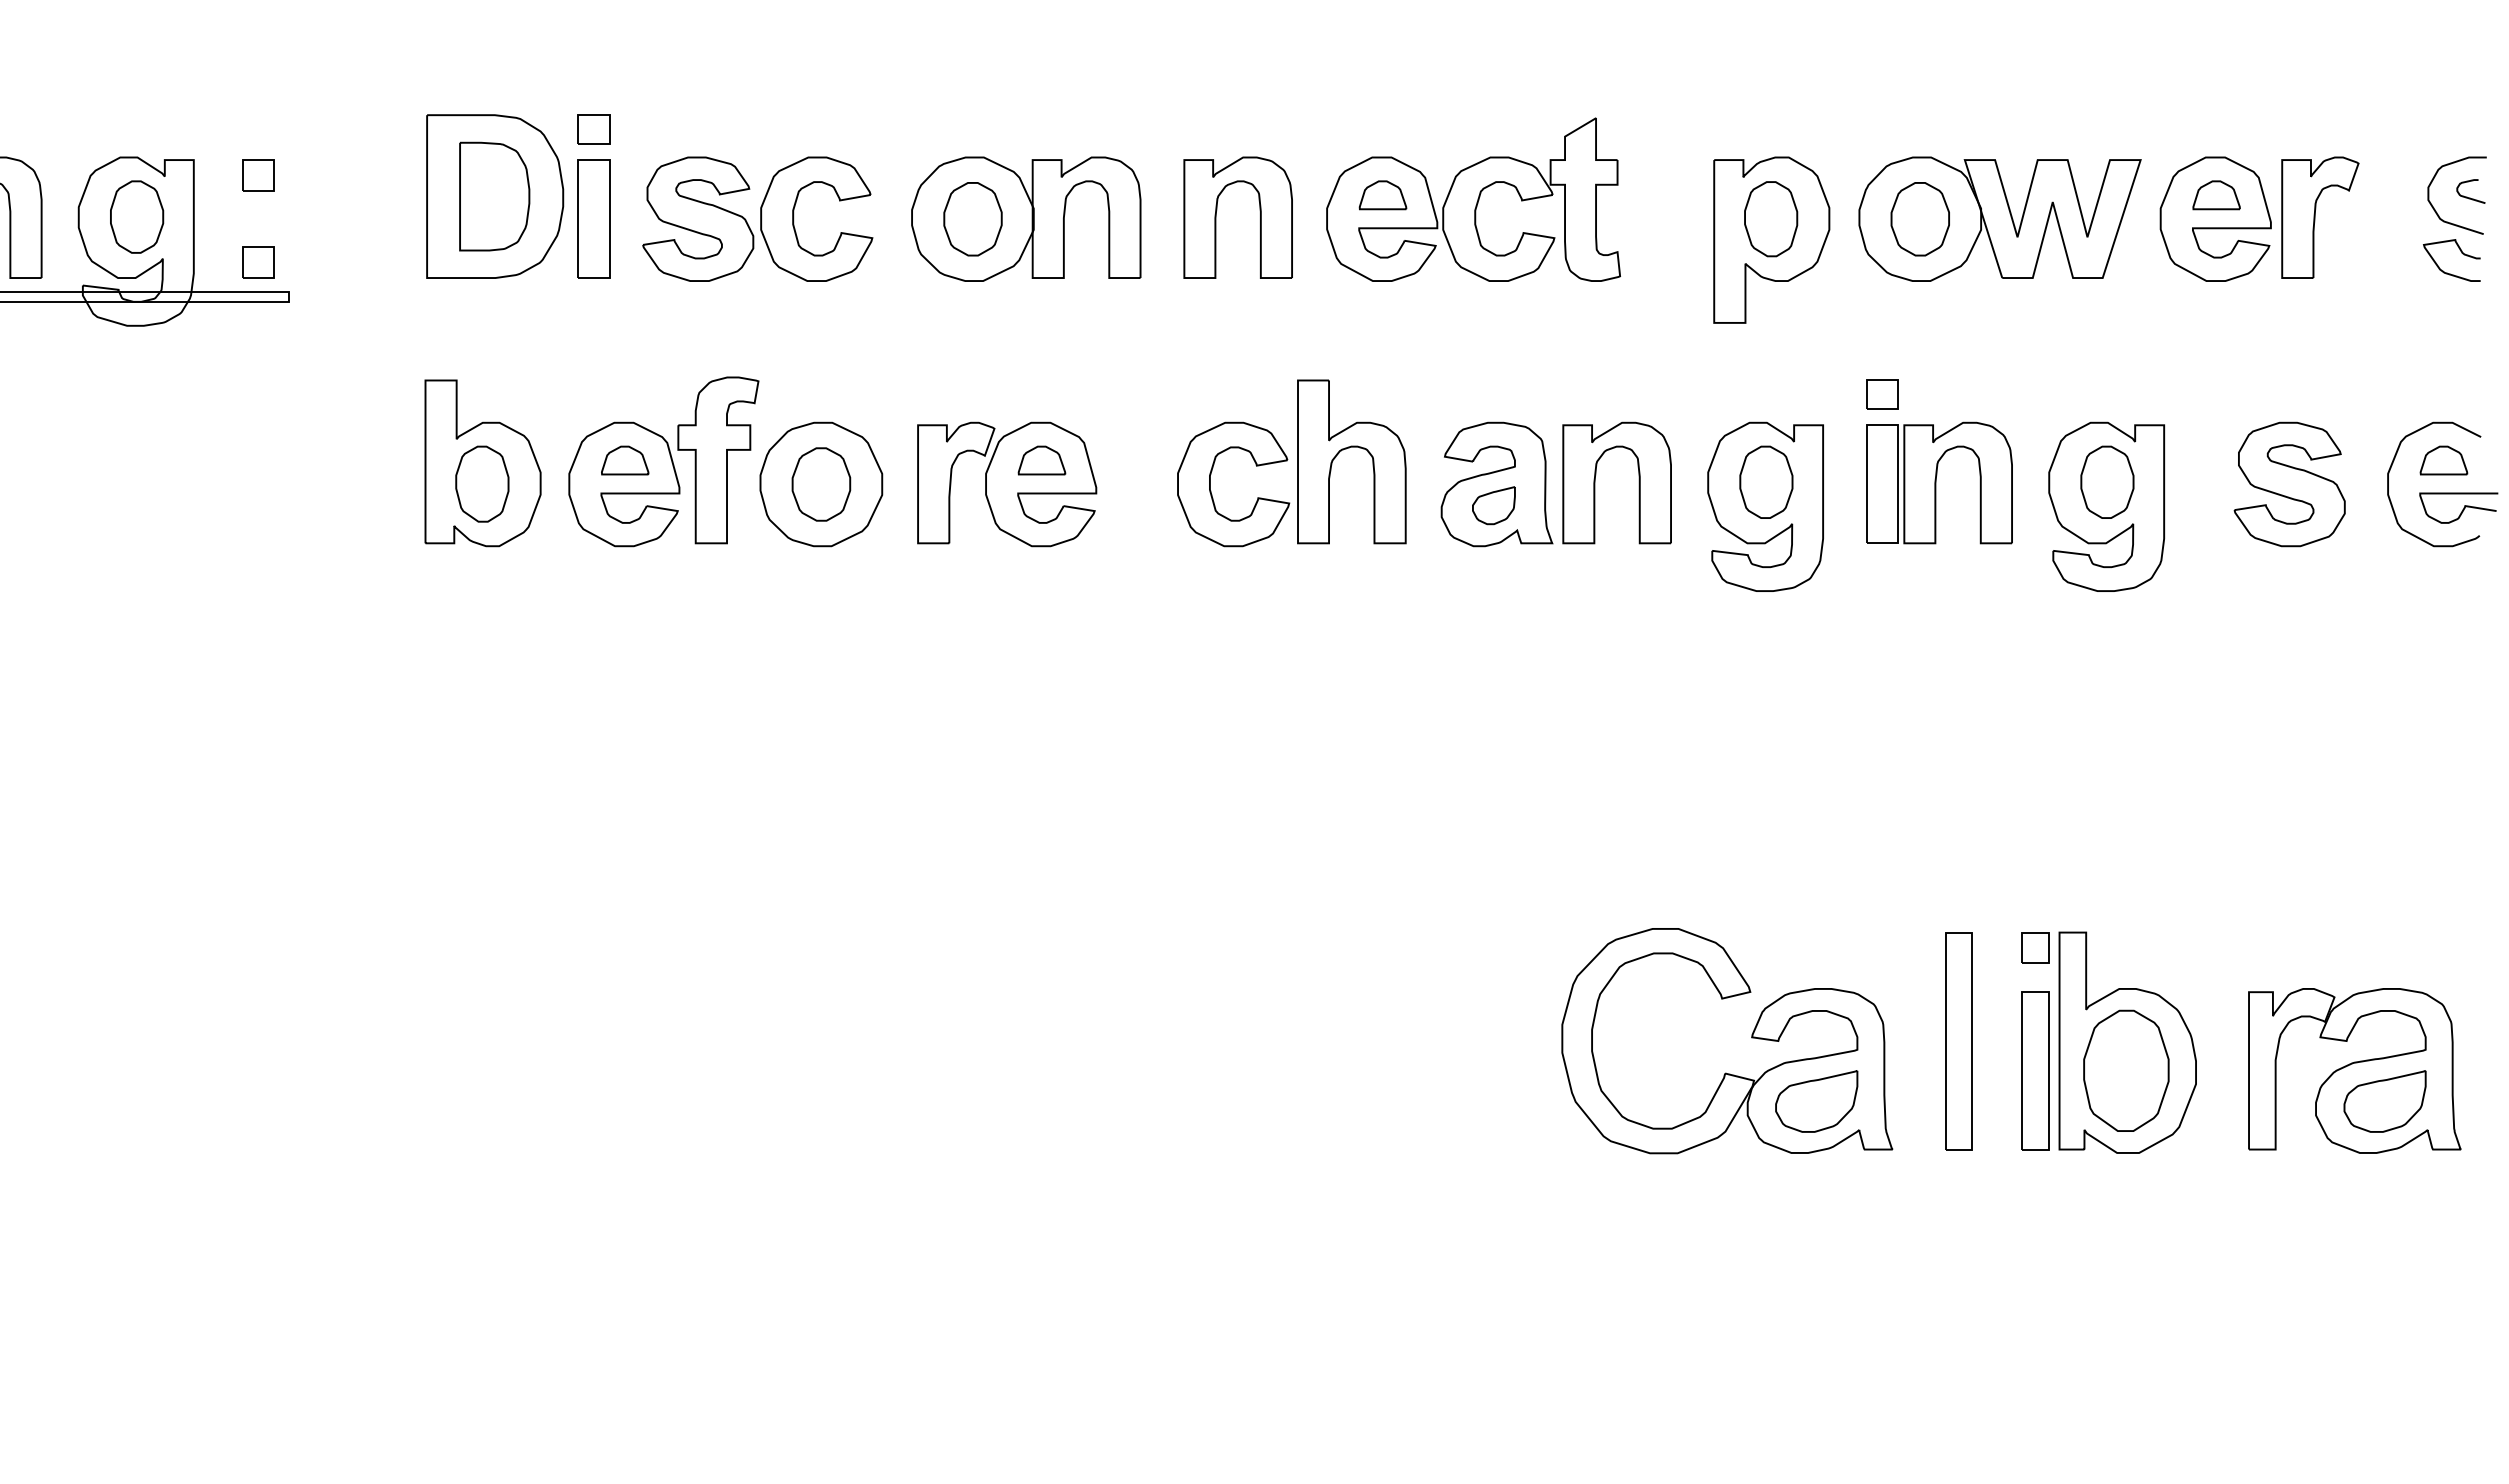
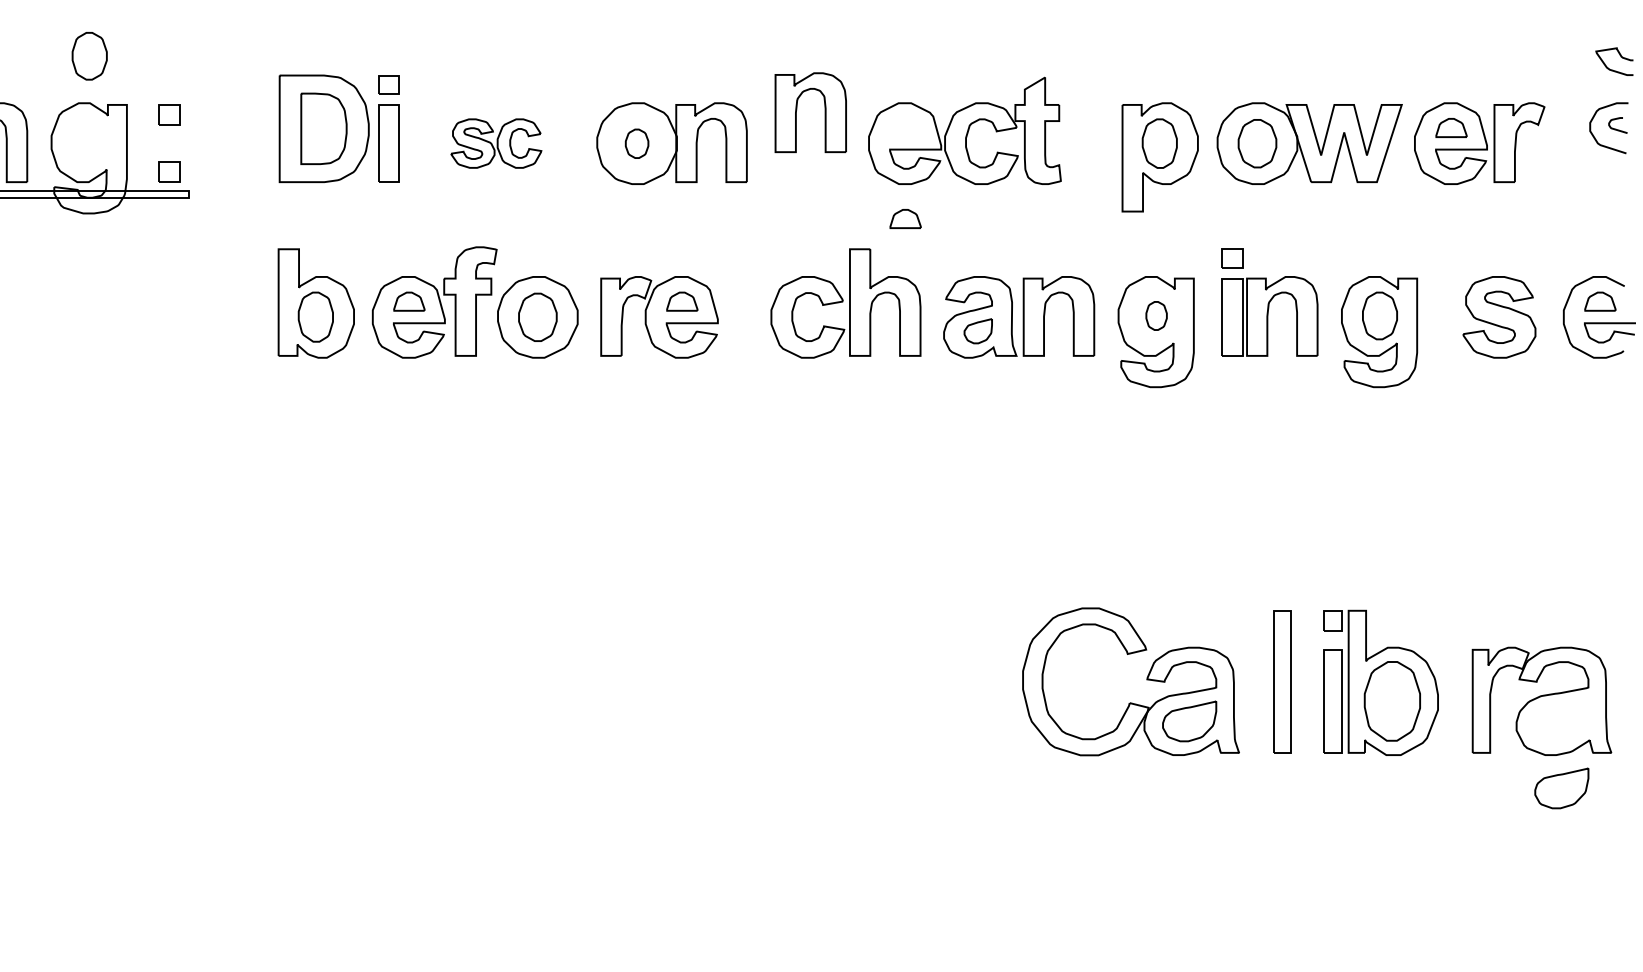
part: (1382, 194) -> (905, 218), moved
part: (1217, 214) -> (797, 110), moved
part: (136, 217) -> (89, 56), moved
part: (758, 218) -> (496, 143), size x0.6
part: (971, 218) -> (636, 143), size x0.6
curve: (2460, 254) -> (1620, 57), moved
part: (1766, 481) -> (1156, 315), size x0.6
part: (2384, 1101) -> (1561, 788), moved

